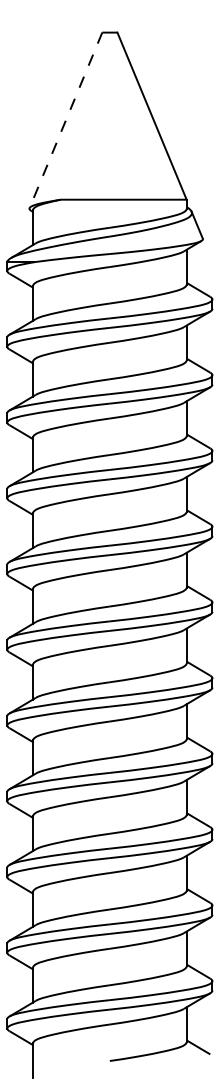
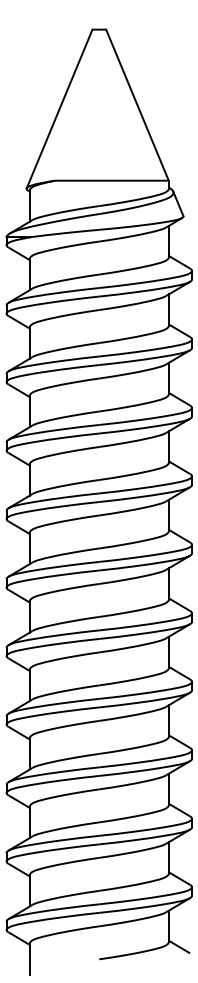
line: (65, 120) -> (59, 109), dashed -> solid

